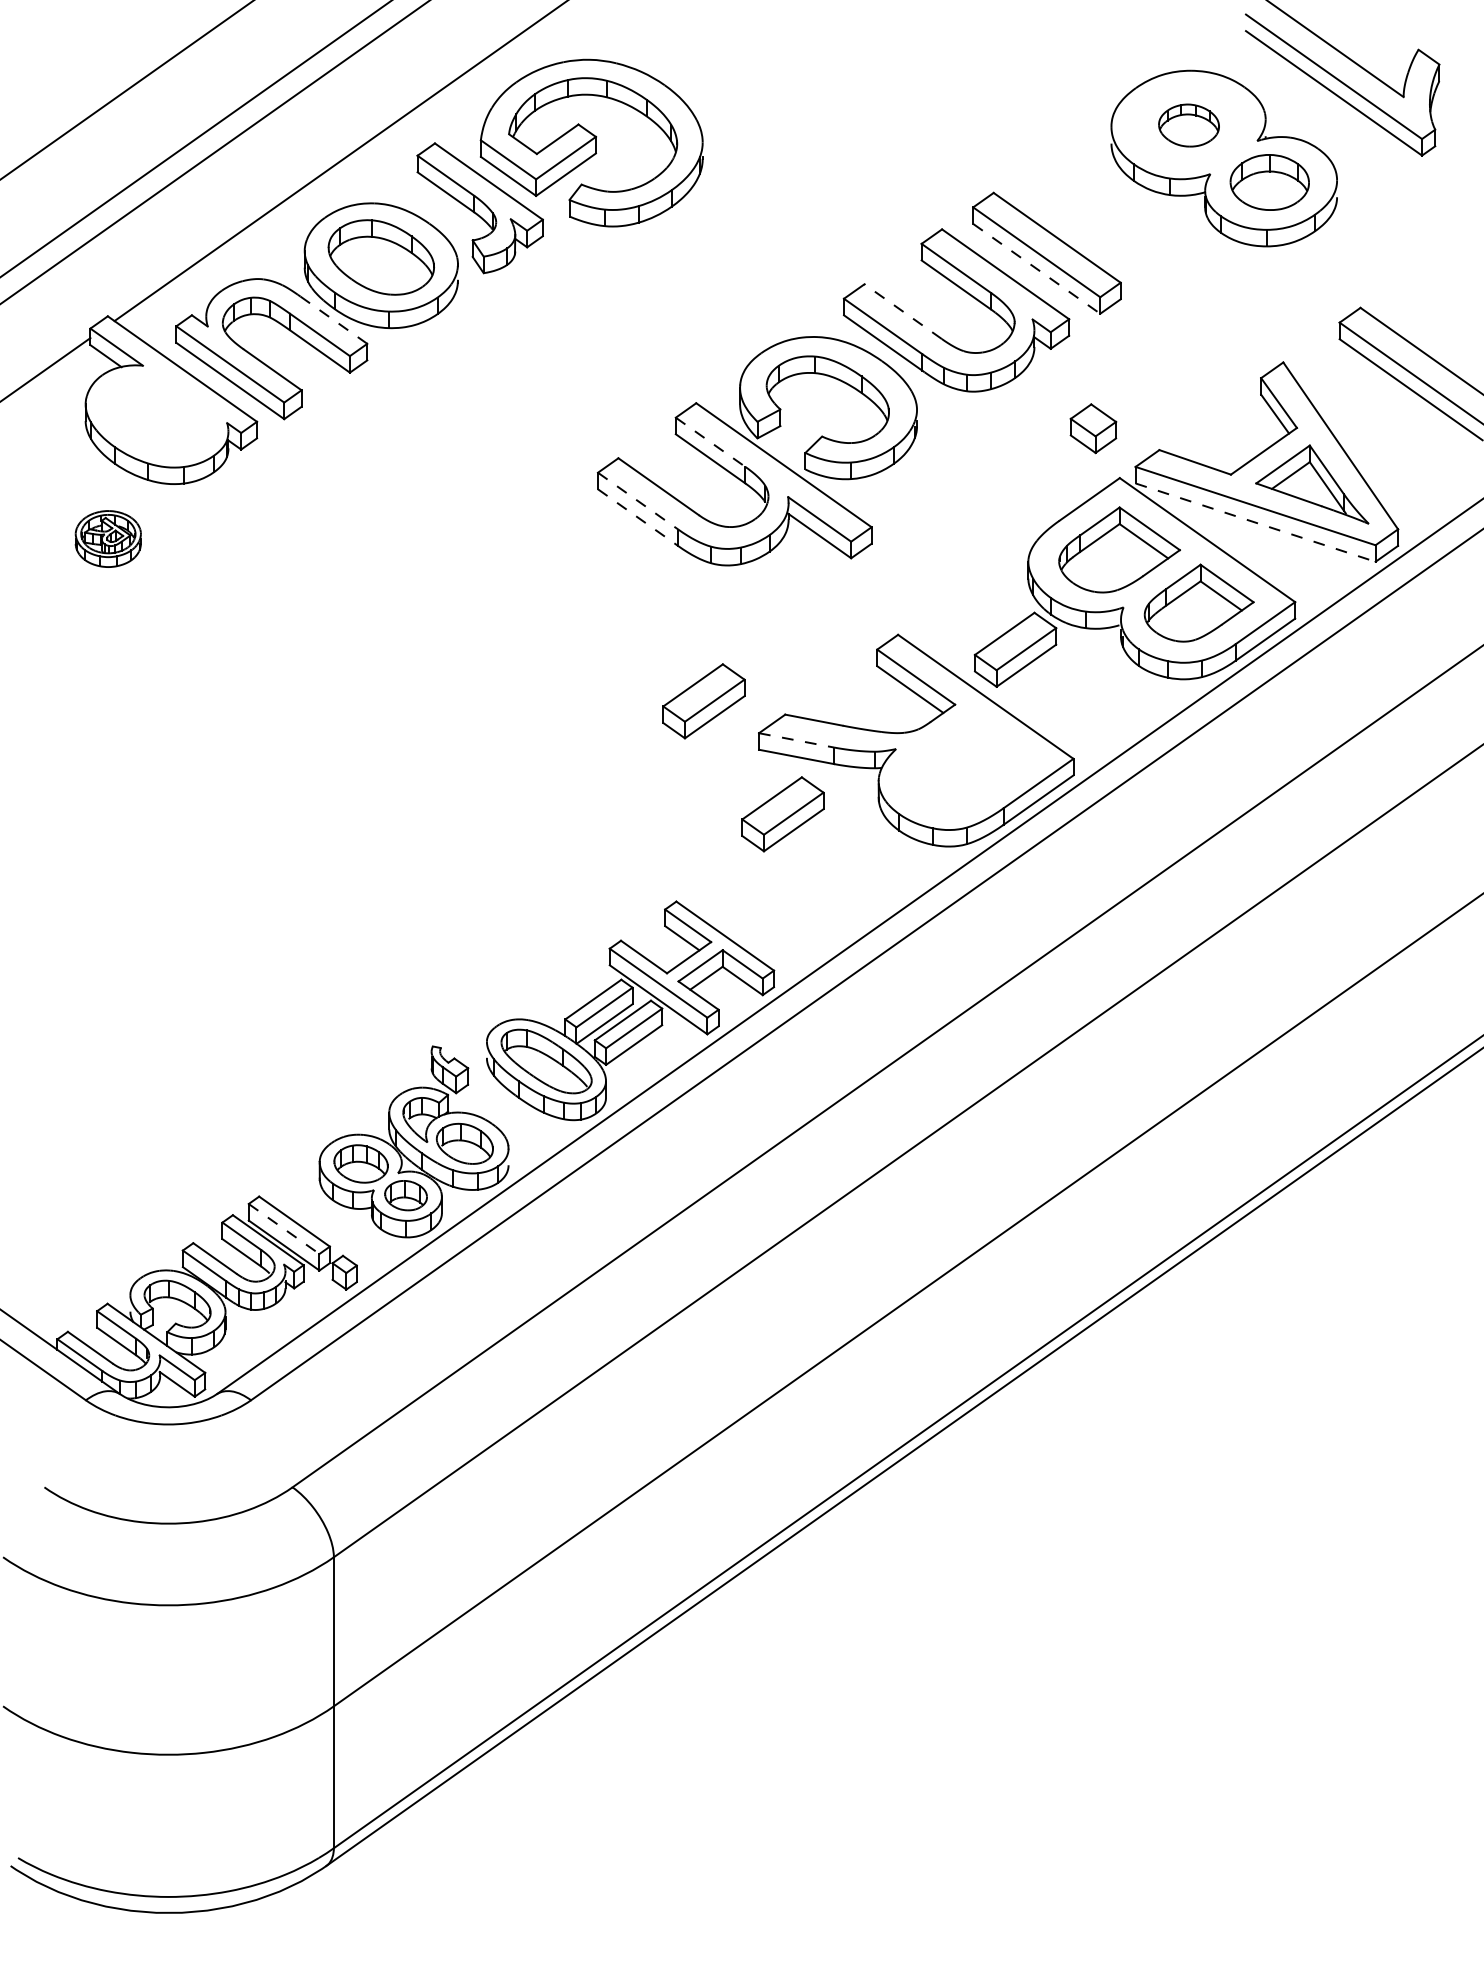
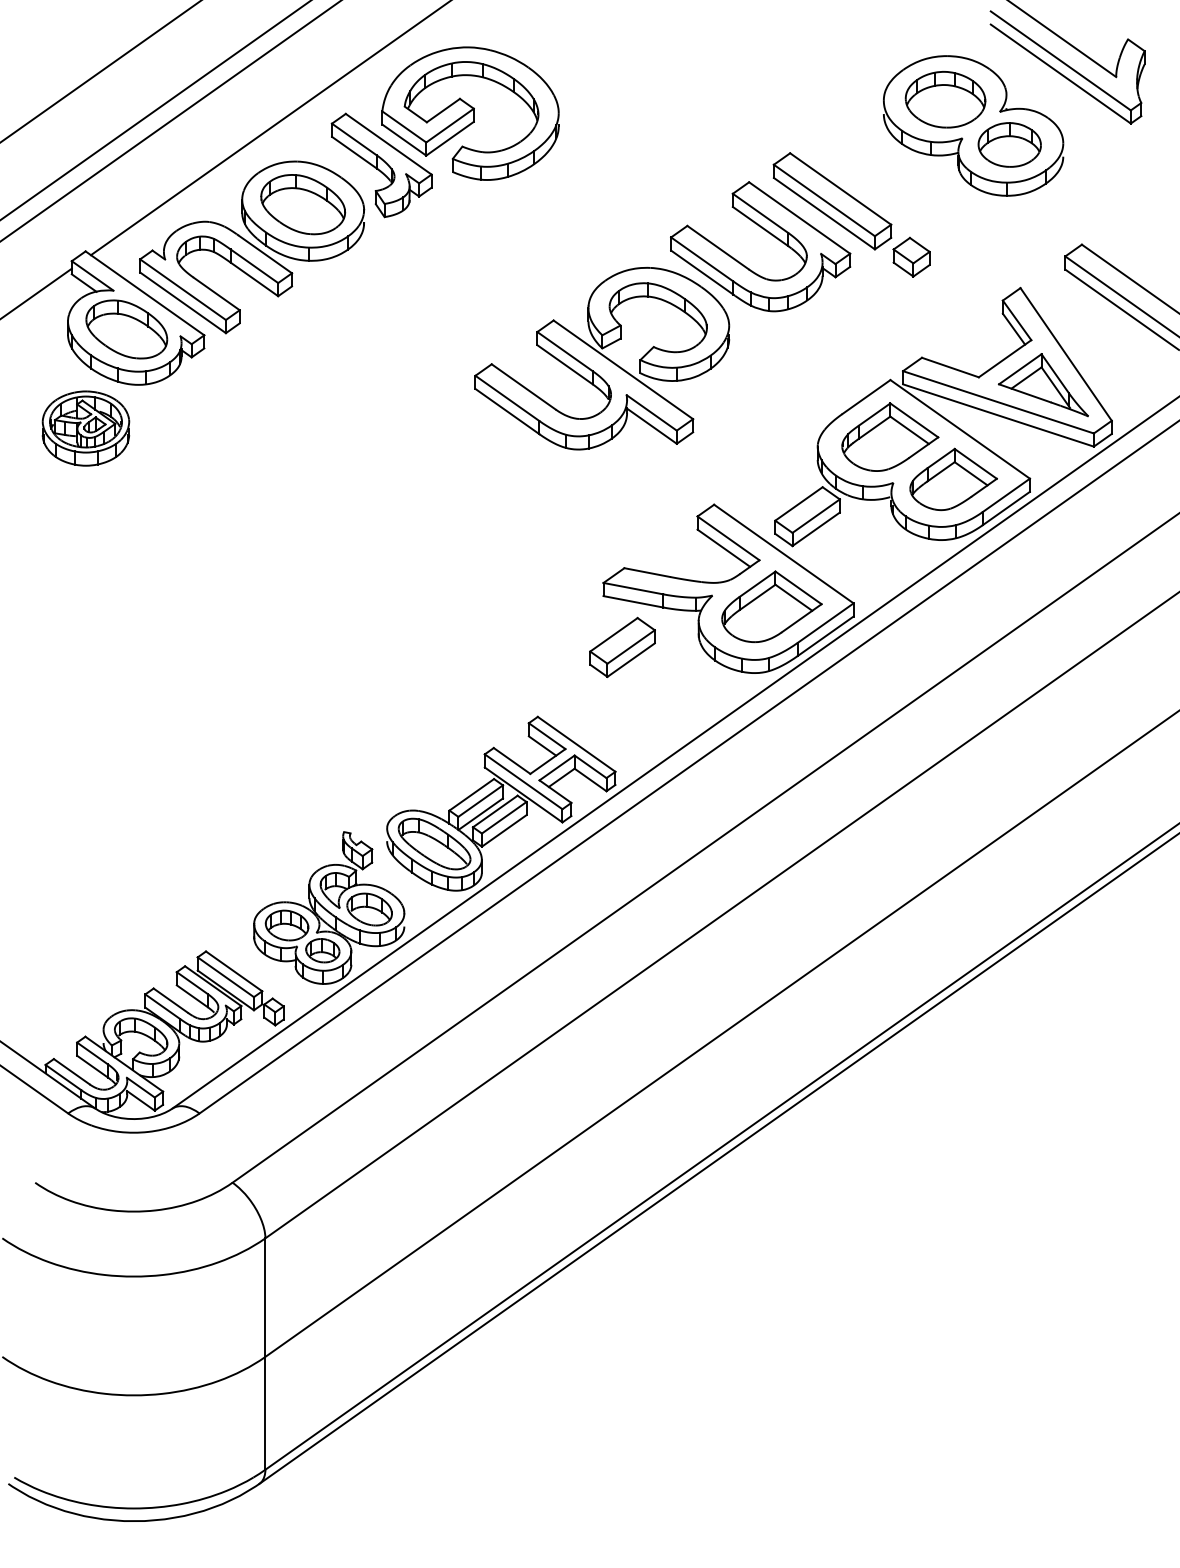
part: (1188, 125) -> (945, 99), size x1.67
line: (1036, 268) -> (824, 213), dashed -> solid
line: (902, 311) -> (717, 247), dashed -> solid
line: (333, 320) -> (265, 254), dashed -> solid
part: (159, 414) -> (126, 329), added
part: (1093, 428) -> (911, 257), moved
line: (710, 442) -> (564, 351), dashed -> solid
line: (638, 501) -> (507, 398), dashed -> solid
line: (638, 518) -> (507, 412), dashed -> solid
line: (1256, 522) -> (999, 415), dashed -> solid
part: (108, 538) -> (86, 428), size x1.67
part: (703, 701) -> (559, 557), removed
line: (797, 740) -> (634, 588), dashed -> solid
part: (970, 762) -> (771, 606), added
line: (284, 1229) -> (226, 977), dashed -> solid

